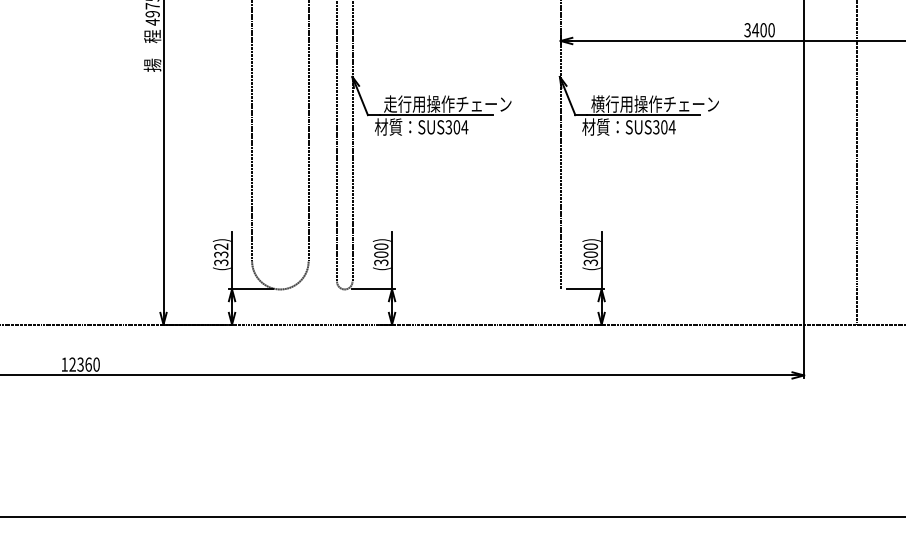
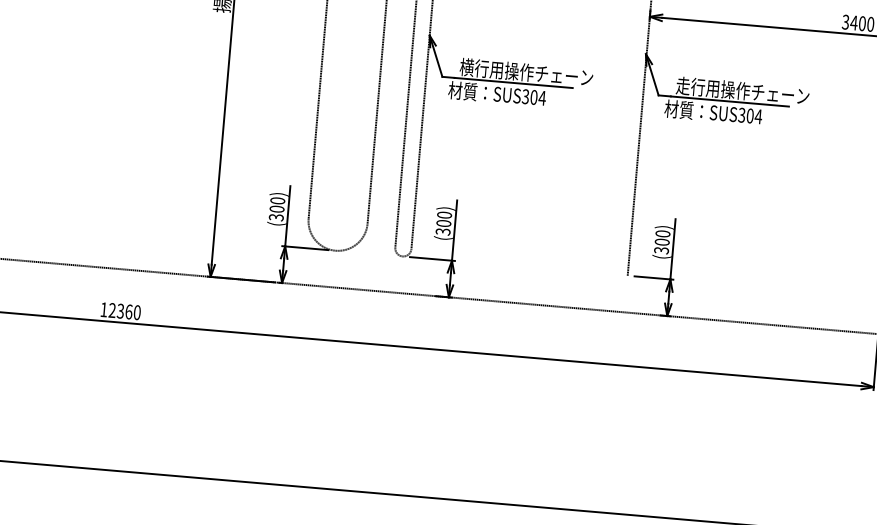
text: (390, 103) -> (466, 66), 走行用操作チェーン -> 横行用操作チェーン
text: (597, 103) -> (682, 85), 横行用操作チェーン -> 走行用操作チェーン
text: (221, 250) -> (277, 204), (332) -> (300)

